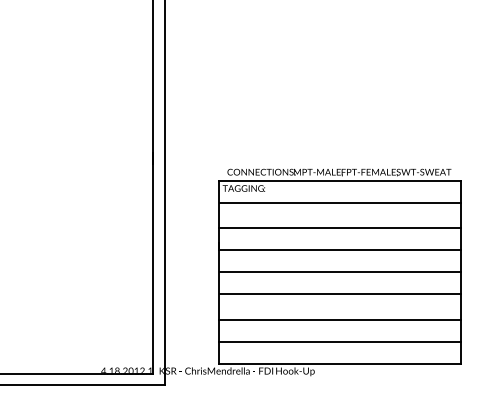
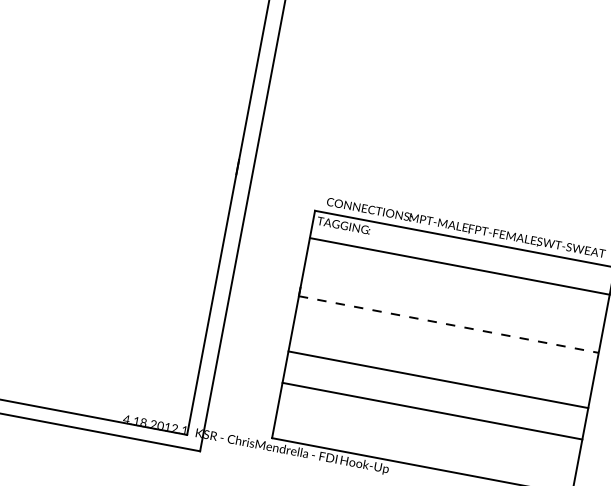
line: (339, 228) -> (453, 297), removed
line: (340, 249) -> (449, 324), solid -> dashed
line: (339, 272) -> (442, 352), removed
line: (339, 341) -> (426, 438), removed

